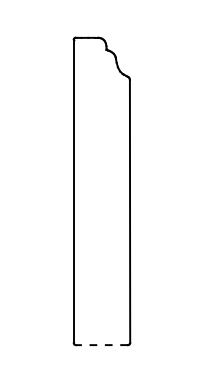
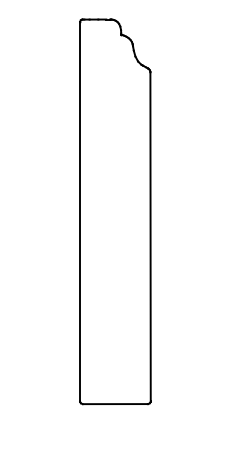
line: (101, 345) -> (114, 404), dashed -> solid

